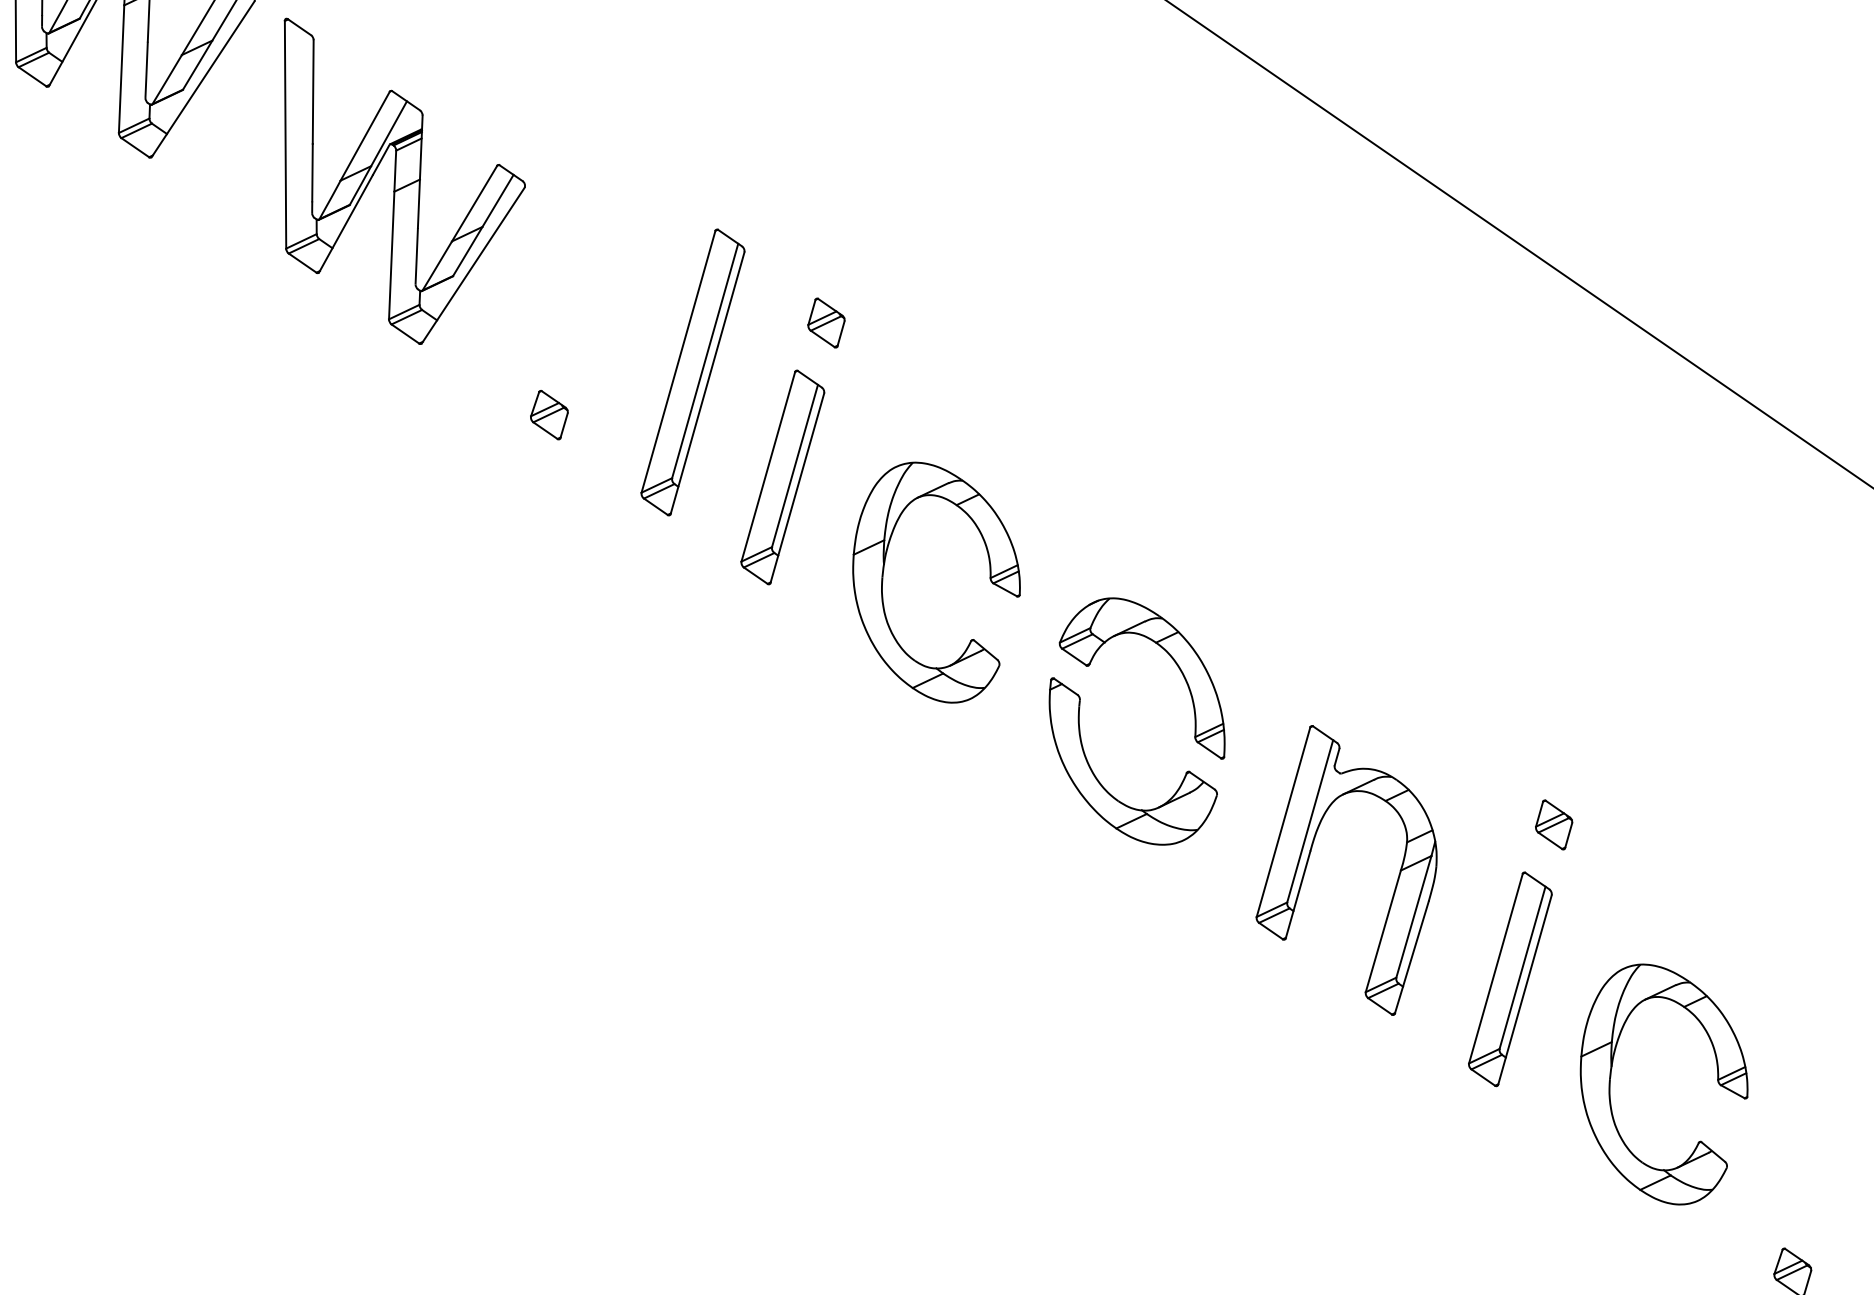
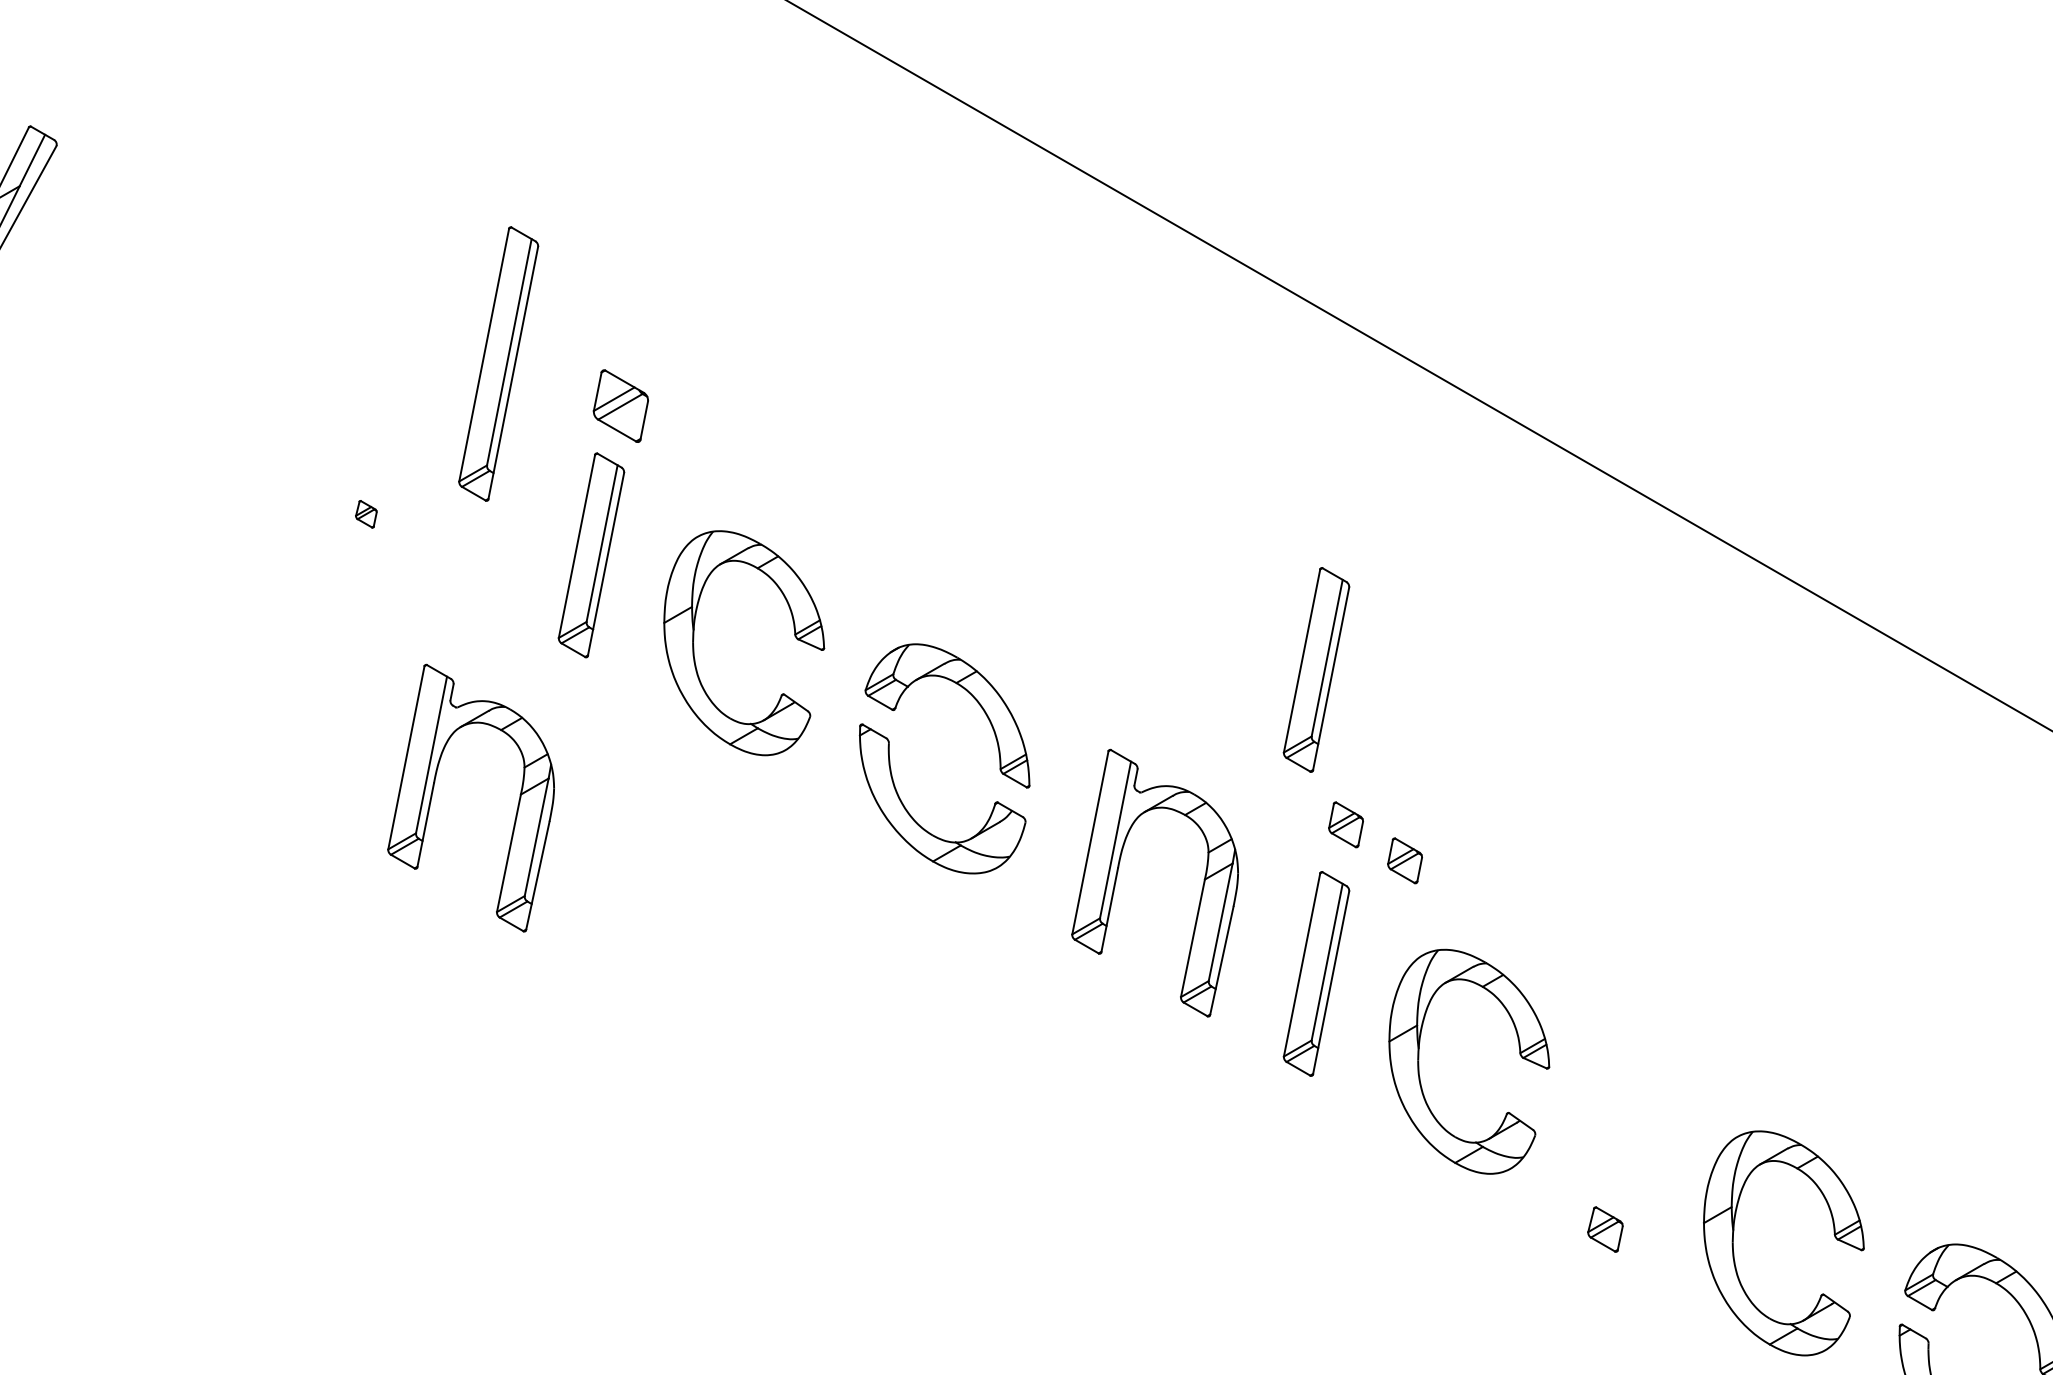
part: (397, 184) -> (205, 308), removed
part: (825, 323) -> (620, 406), size x1.6
part: (692, 371) -> (498, 363), moved
part: (549, 415) -> (366, 514), size x0.6
part: (1536, 658) -> (1316, 669), added
part: (596, 713) -> (433, 792), added
part: (1612, 867) -> (1404, 860), added

